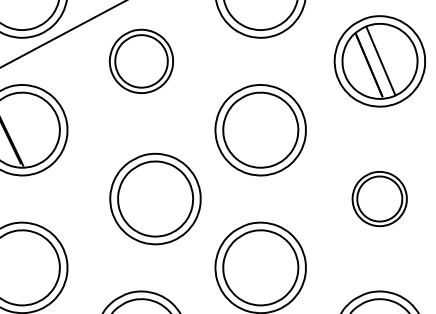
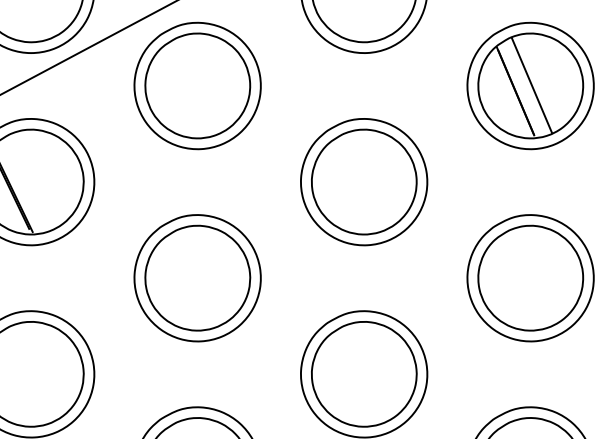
part: (141, 61) -> (197, 86), size x1.43
part: (155, 198) -> (197, 277), moved
part: (379, 198) -> (530, 277), size x1.67

